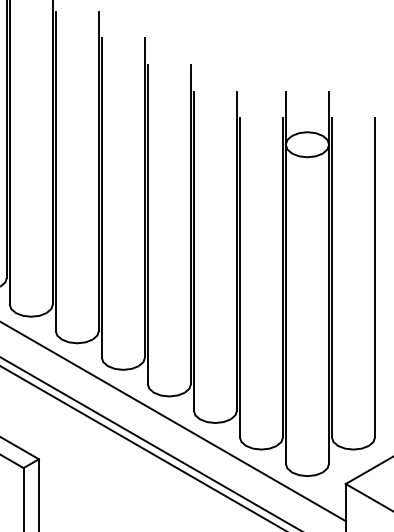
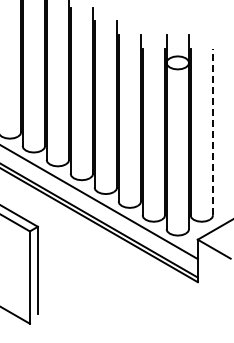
line: (375, 276) -> (213, 131), solid -> dashed

